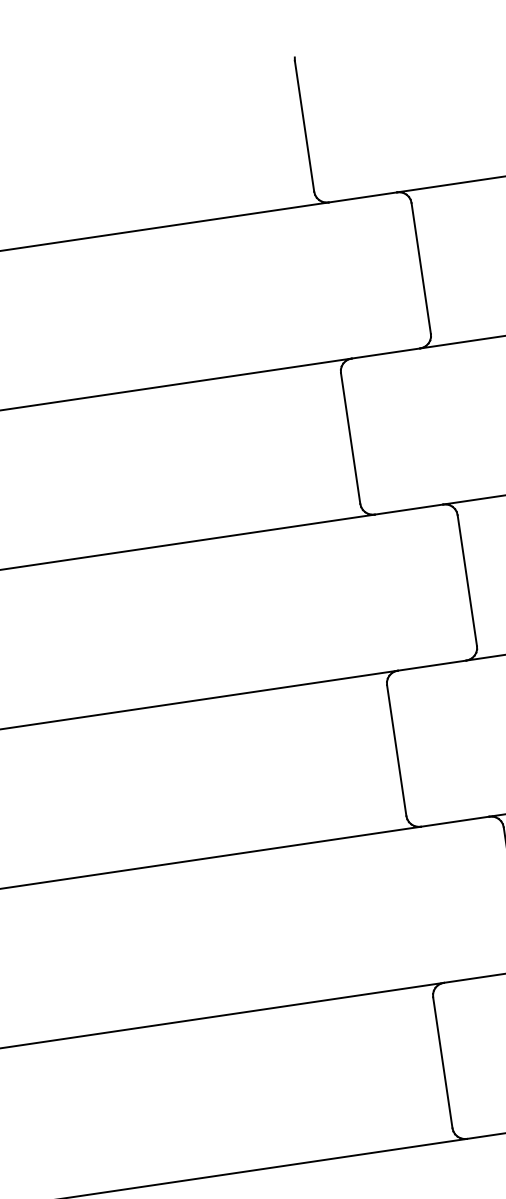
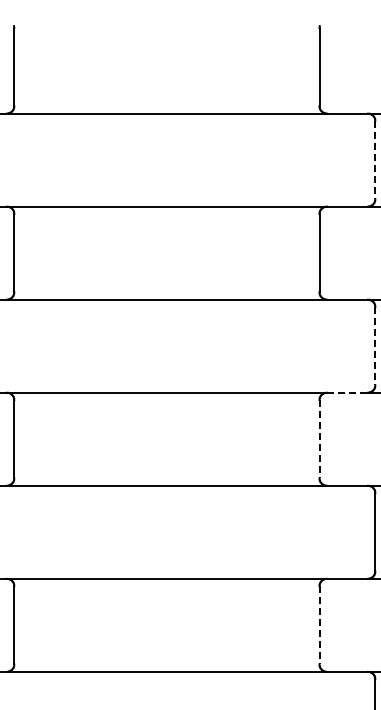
line: (421, 269) -> (375, 160), solid -> dashed
line: (467, 581) -> (375, 346), solid -> dashed
line: (432, 665) -> (347, 392), solid -> dashed
line: (396, 750) -> (319, 439), solid -> dashed
line: (442, 1062) -> (319, 625), solid -> dashed

